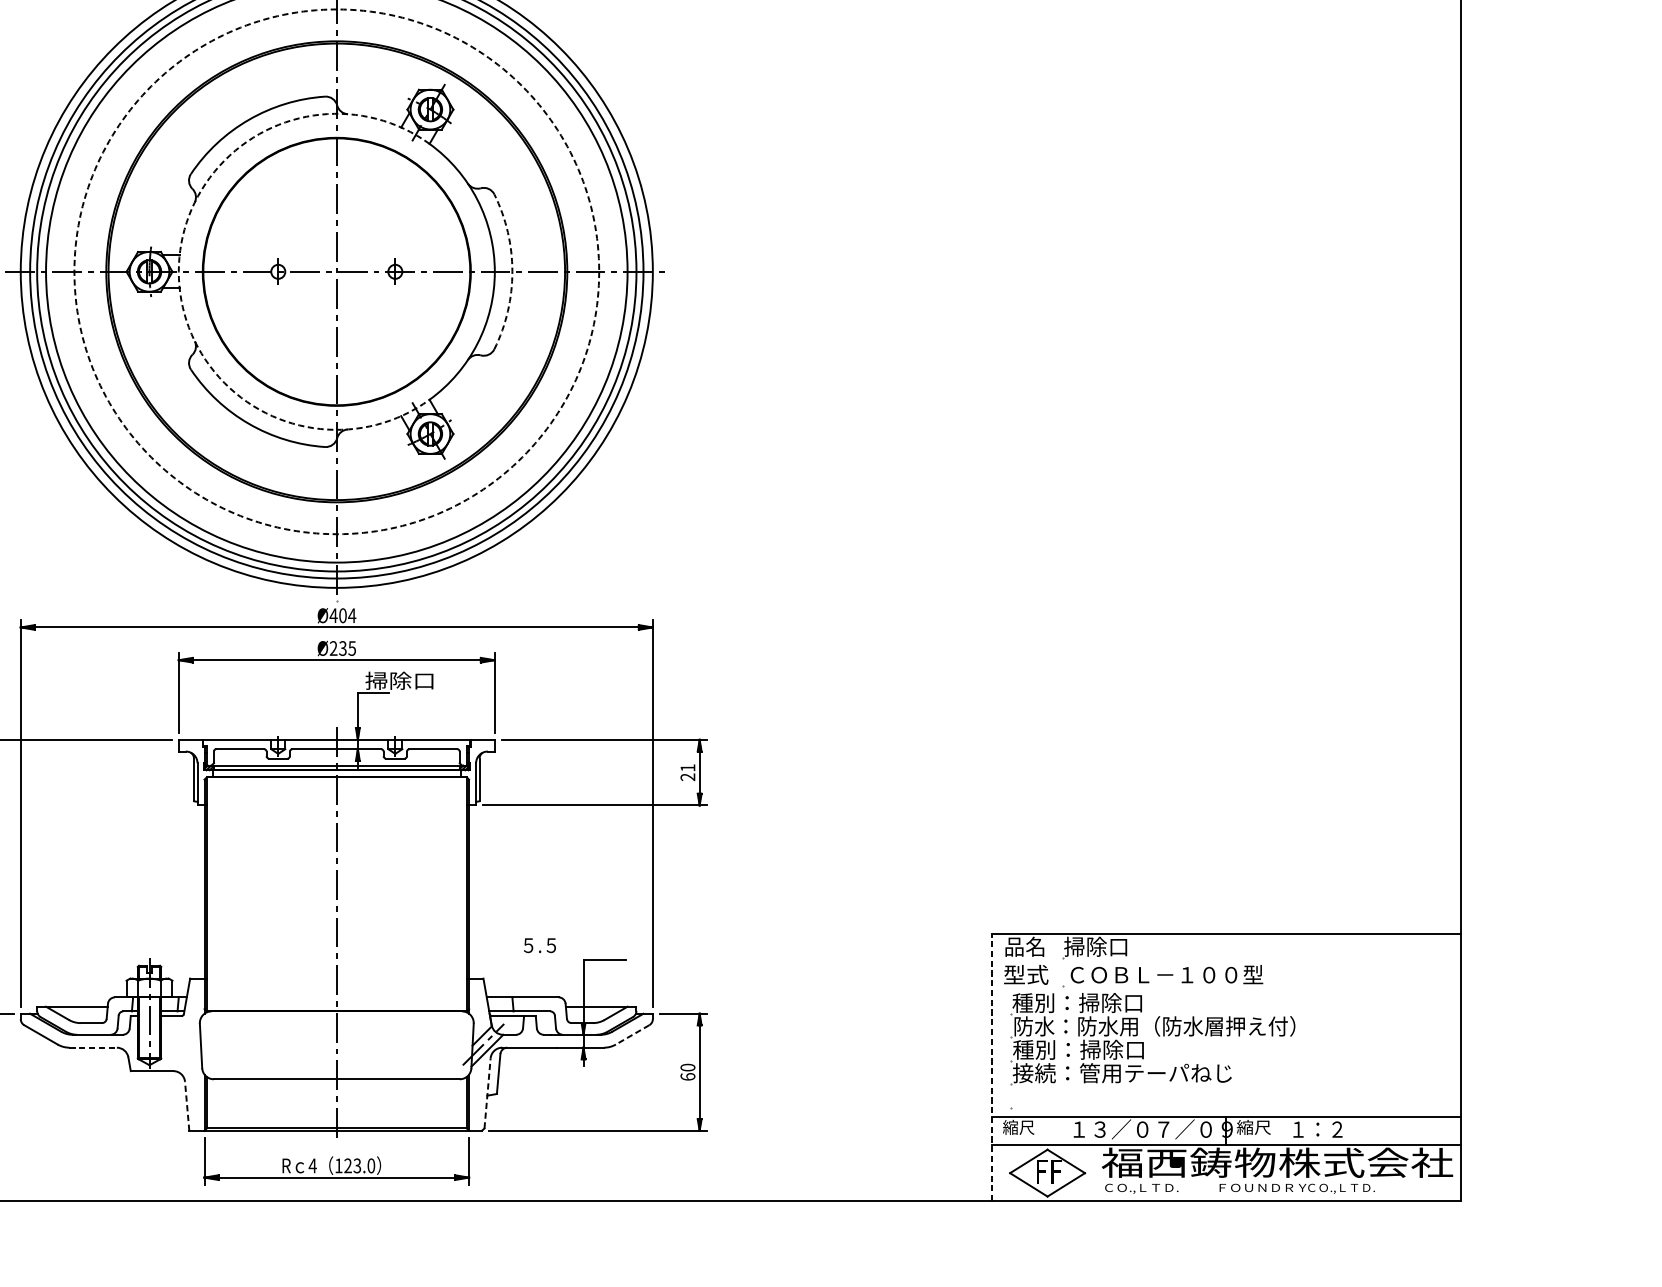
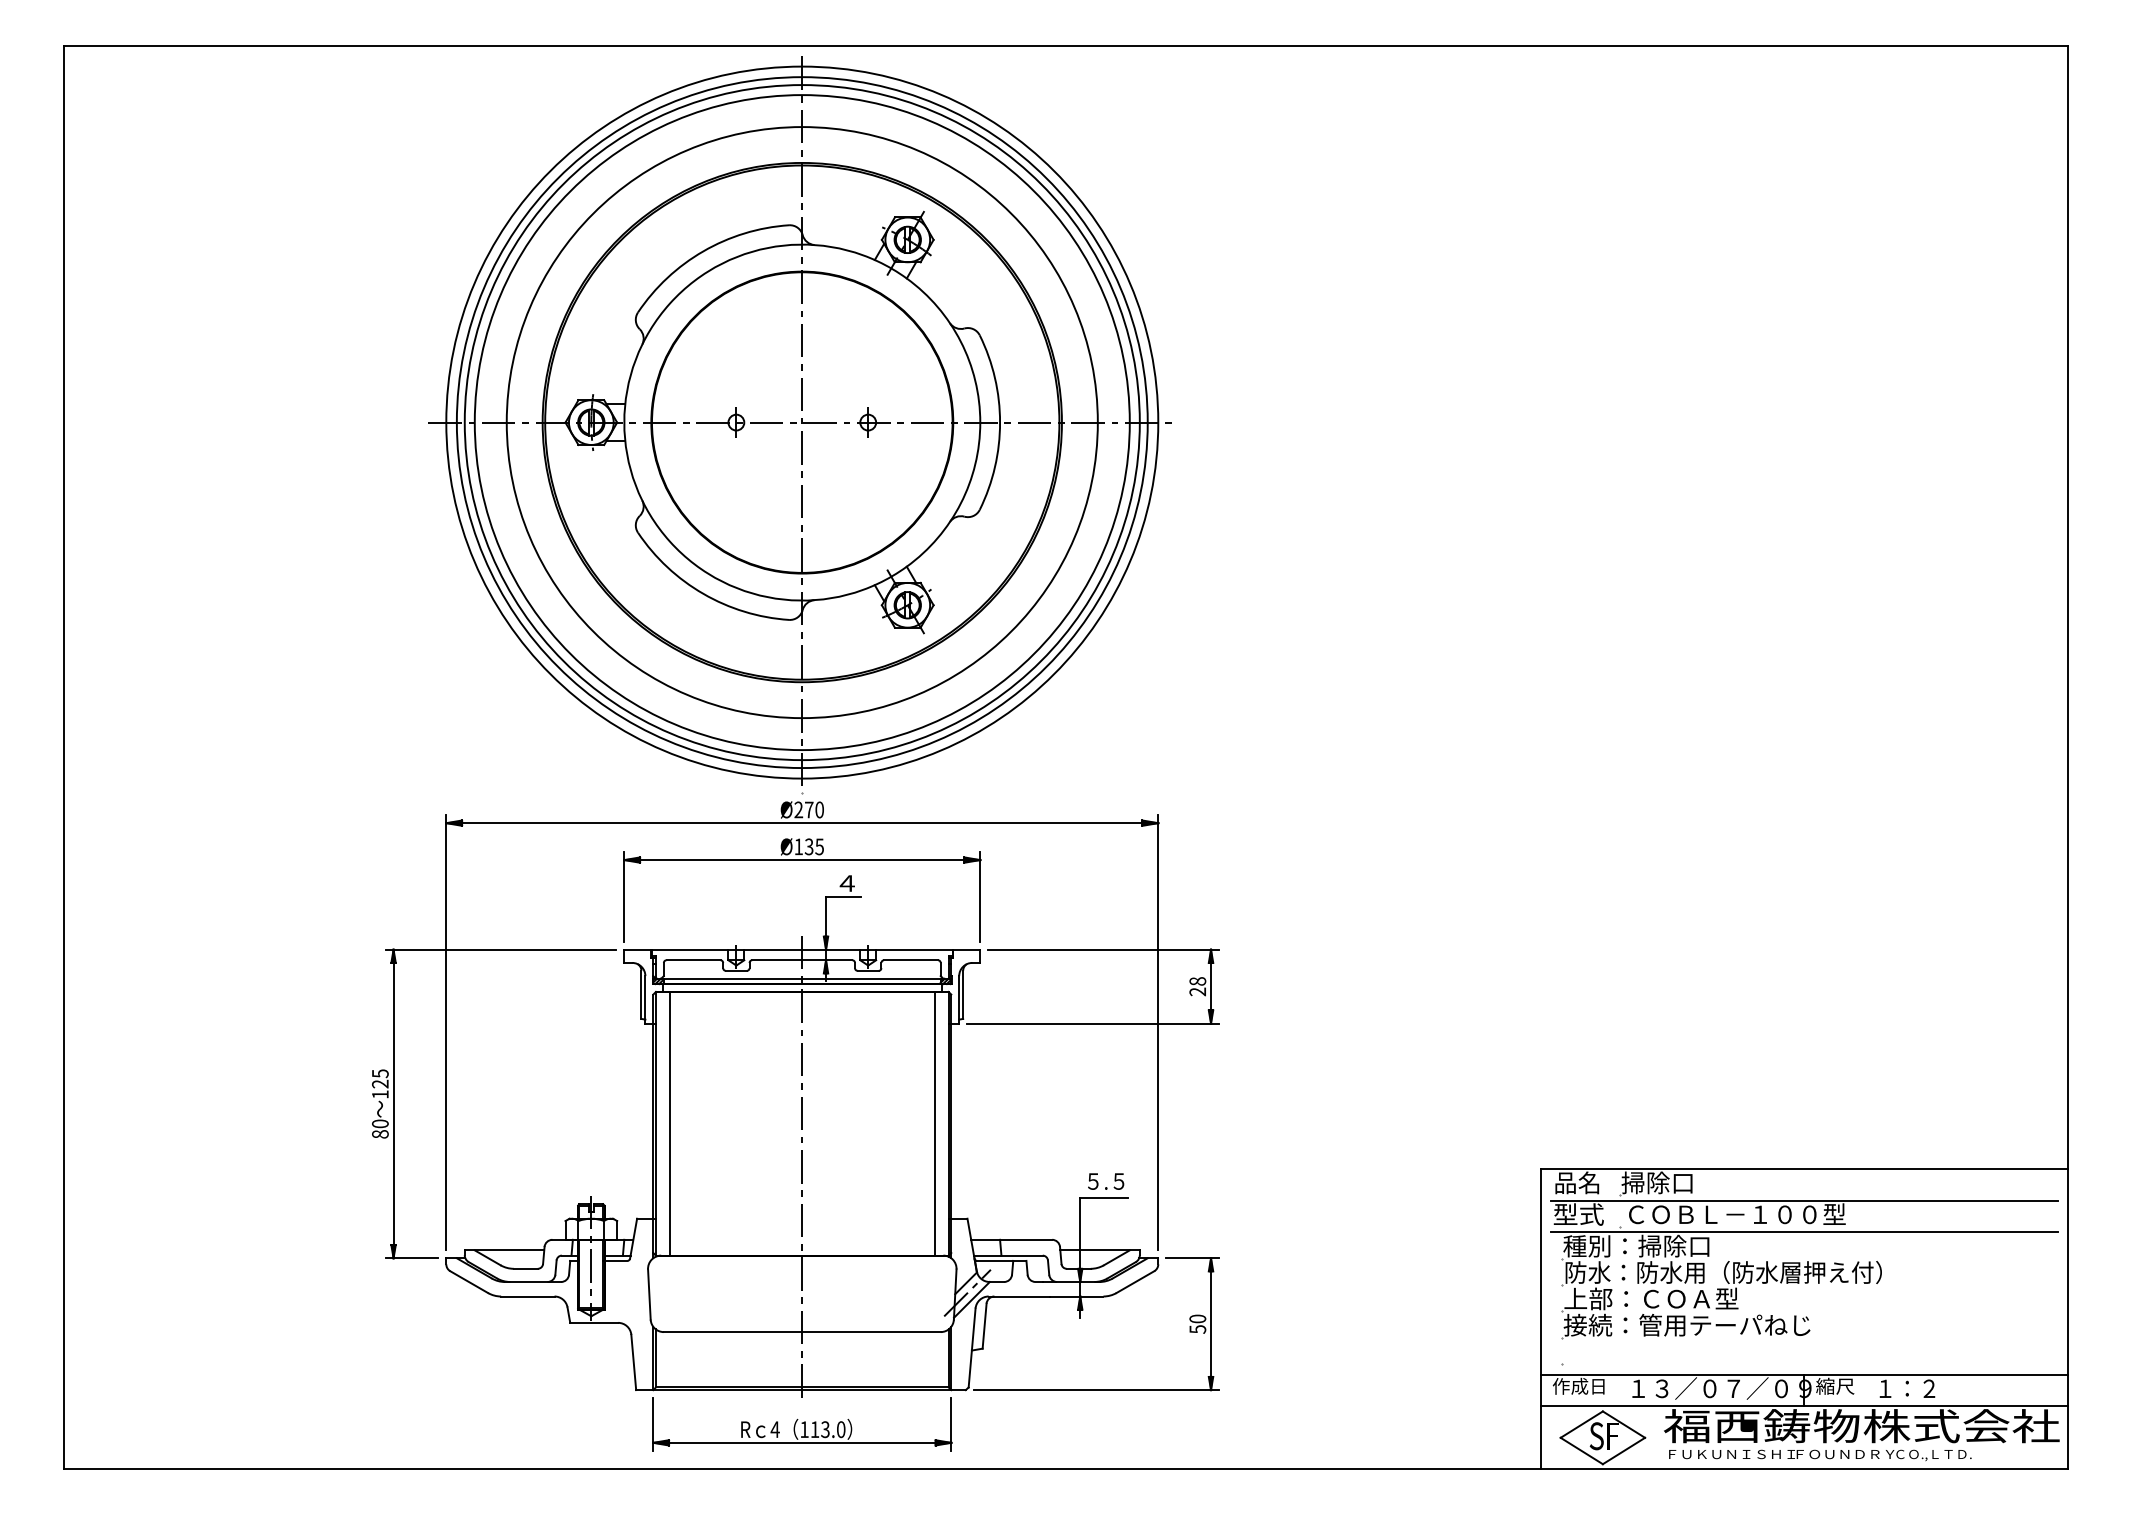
arc: (178, 271) -> (624, 422), dashed -> solid
circle: (336, 271) -> (801, 422), dashed -> solid
arc: (512, 271) -> (1000, 422), dashed -> solid
text: (343, 615) -> (809, 809), Ø404 -> Ø270
text: (333, 648) -> (798, 846), Ø235 -> Ø135
text: (399, 681) -> (872, 883), 掃除口 -> ４
text: (687, 768) -> (1197, 981), 21 -> 28
line: (218, 894) -> (669, 1123), added
line: (454, 894) -> (934, 1123), added
text: (540, 945) -> (1106, 1181), moved
line: (1226, 962) -> (1804, 1200), added
line: (1226, 990) -> (1804, 1232), added
line: (632, 1035) -> (1135, 1282), dashed -> solid
line: (92, 1047) -> (527, 1296), dashed -> solid
text: (1090, 1049) -> (1651, 1298), 種別：掃除口 -> 上部：ＣＯＡ型
line: (992, 1067) -> (1540, 1318), dashed -> solid
text: (687, 1076) -> (1197, 1329), 60 -> 50
line: (487, 1093) -> (972, 1348), dashed -> solid
line: (186, 1106) -> (633, 1362), dashed -> solid
text: (1025, 1126) -> (1578, 1385), 縮尺 -> 作成日
text: (347, 1165) -> (814, 1429), 123.0 -> 113.0
text: (1041, 1171) -> (1596, 1436), F -> S
text: (1160, 1188) -> (1730, 1455), ＣＯ.,ＬＴＤ. -> ＦＵＫＵＮＩＳＨＩ

